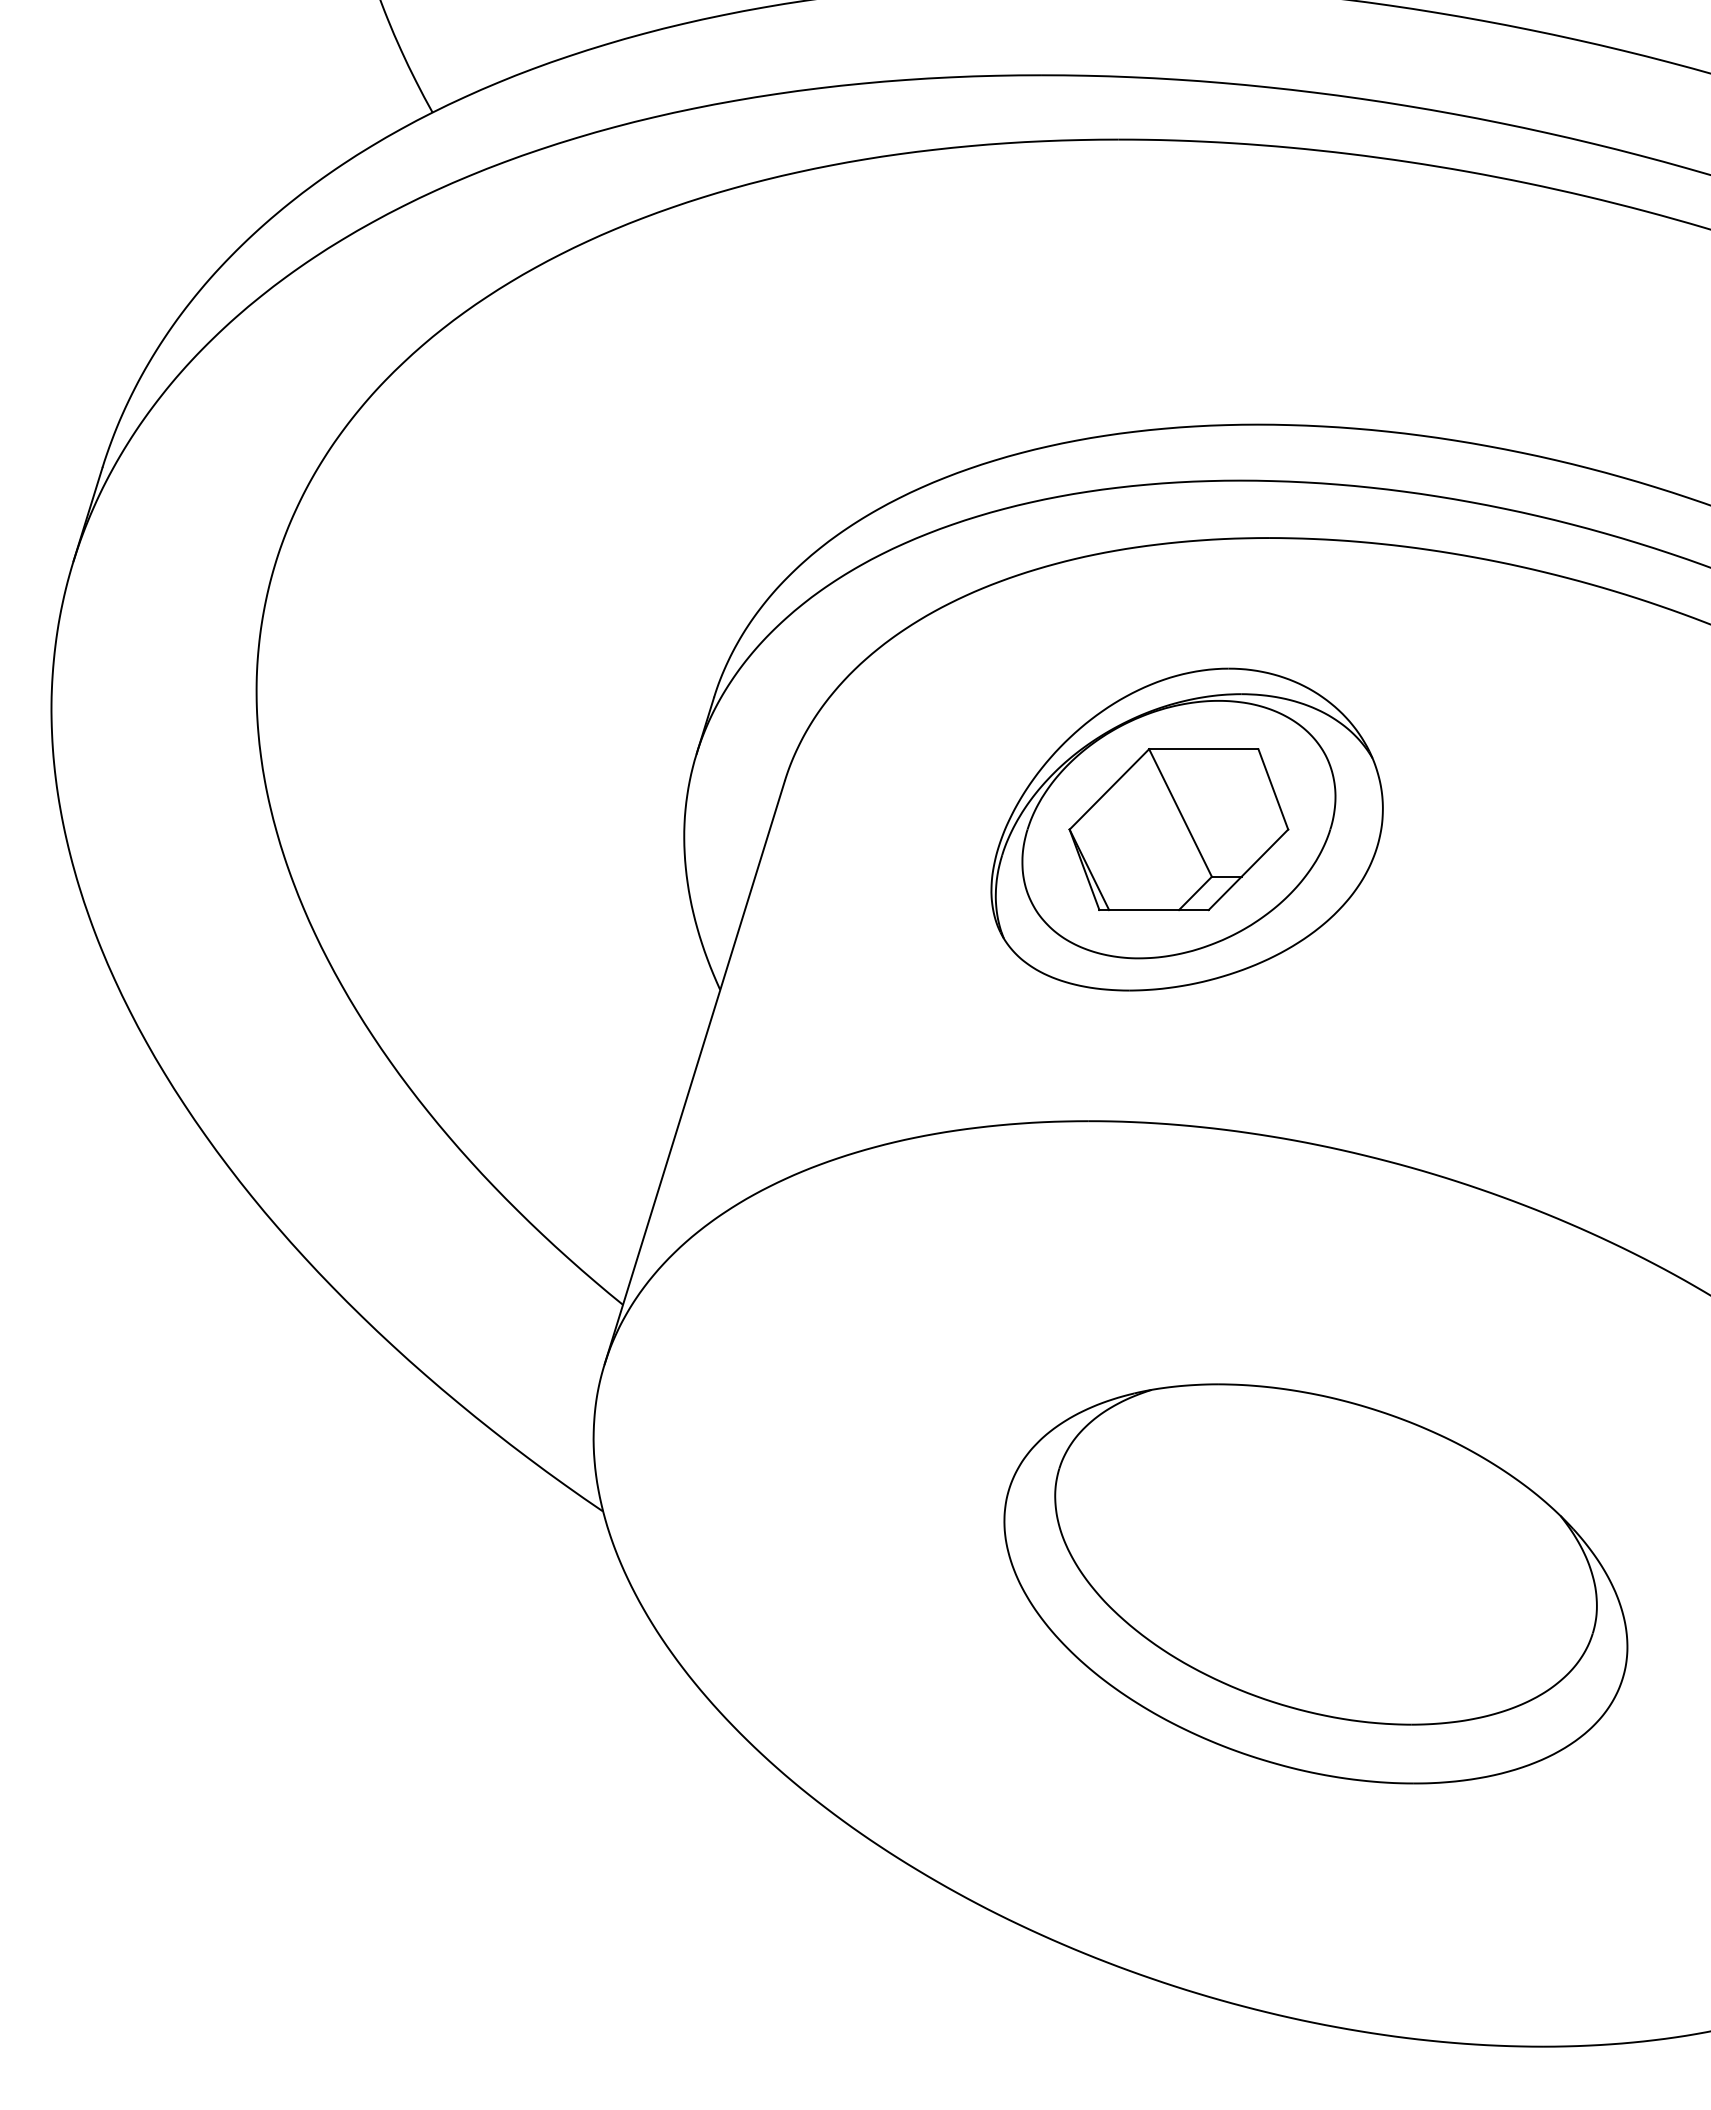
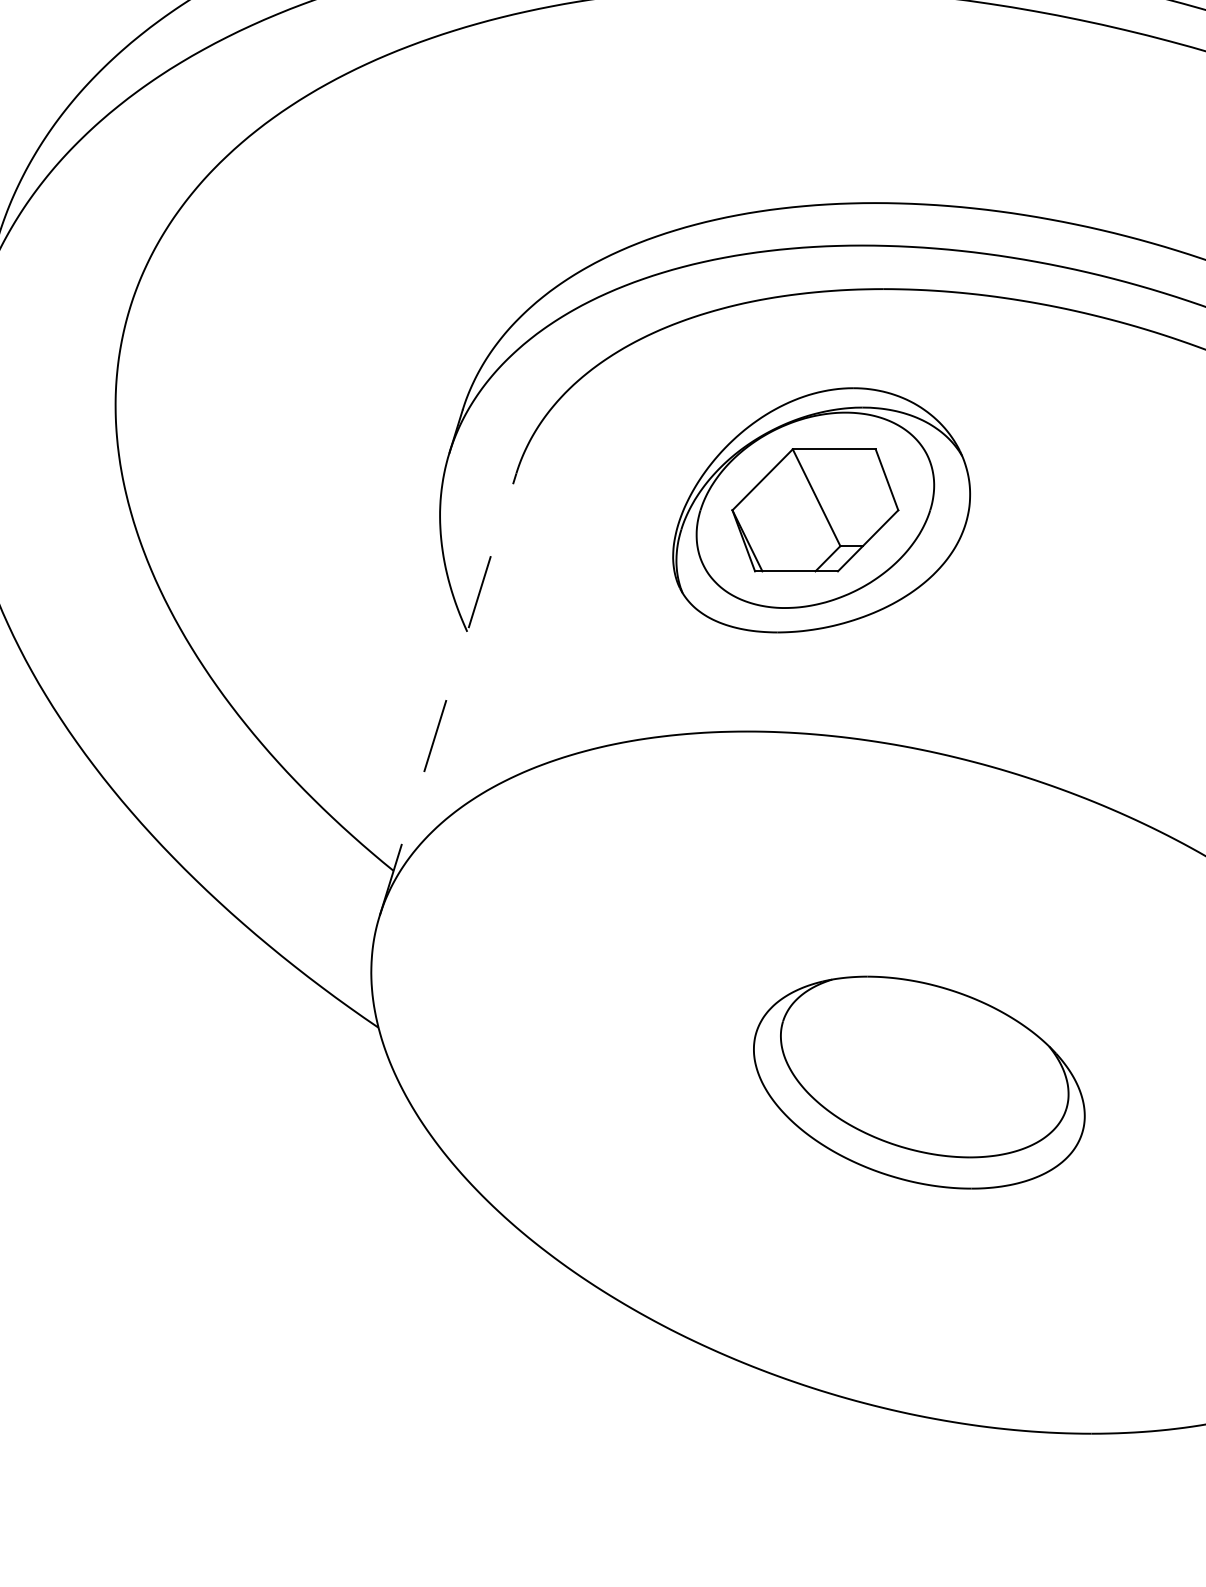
line: (694, 1072) -> (447, 694), solid -> dashed
part: (1315, 1583) -> (919, 1082), size x0.7

